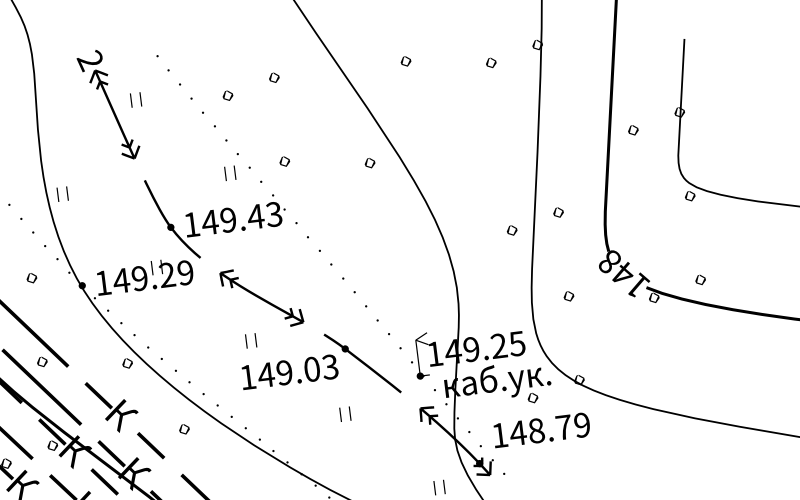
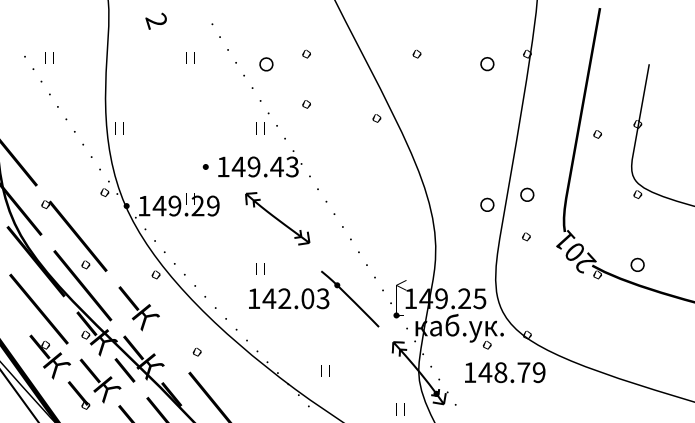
part: (490, 63) -> (486, 64), size x1.6
part: (227, 94) -> (266, 63), size x1.6
fill: (115, 113) -> (171, 67), removed
part: (284, 161) -> (306, 104), moved
part: (369, 163) -> (376, 118), moved
part: (558, 212) -> (527, 194), size x1.6
fill: (171, 219) -> (207, 160), removed
part: (511, 230) -> (486, 204), size x1.6
text: (624, 273) -> (575, 251), 148 -> 201
part: (31, 278) -> (104, 192), moved
part: (700, 279) -> (637, 264), size x1.6
part: (568, 295) -> (526, 236), moved
part: (261, 297) -> (277, 218), moved
text: (284, 372) -> (284, 298), 149.03 -> 142.03
part: (345, 413) -> (325, 370), moved
part: (183, 428) -> (196, 351), moved
text: (542, 430) -> (505, 372), moved
fill: (150, 444) -> (166, 344), removed

